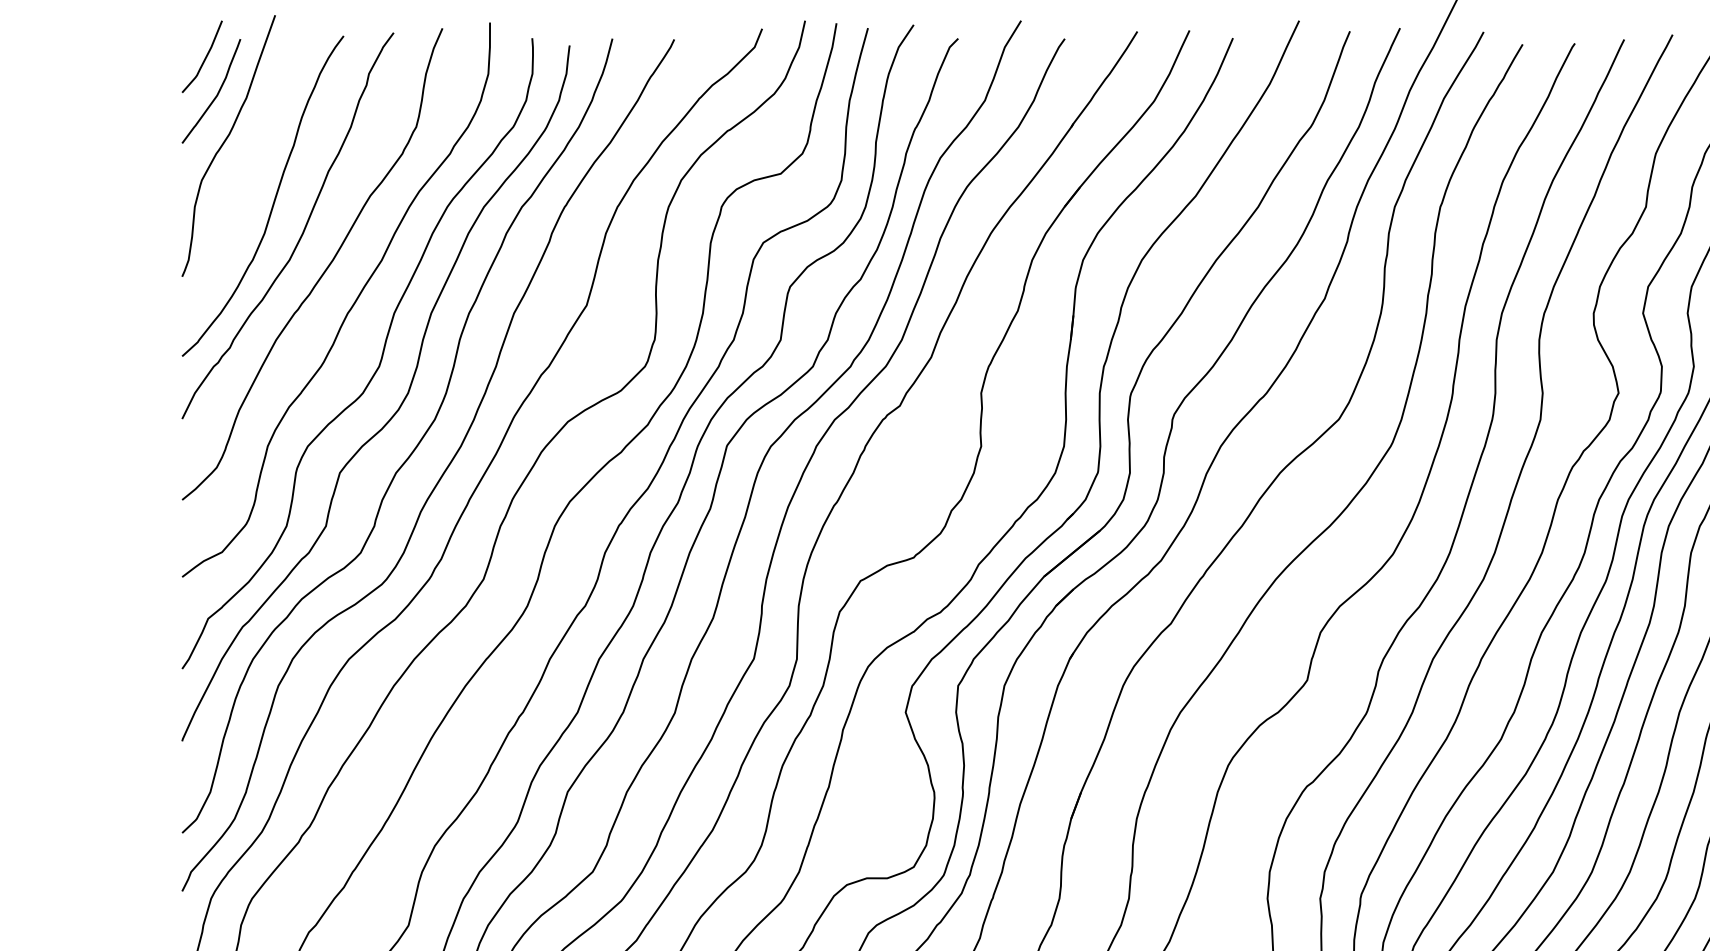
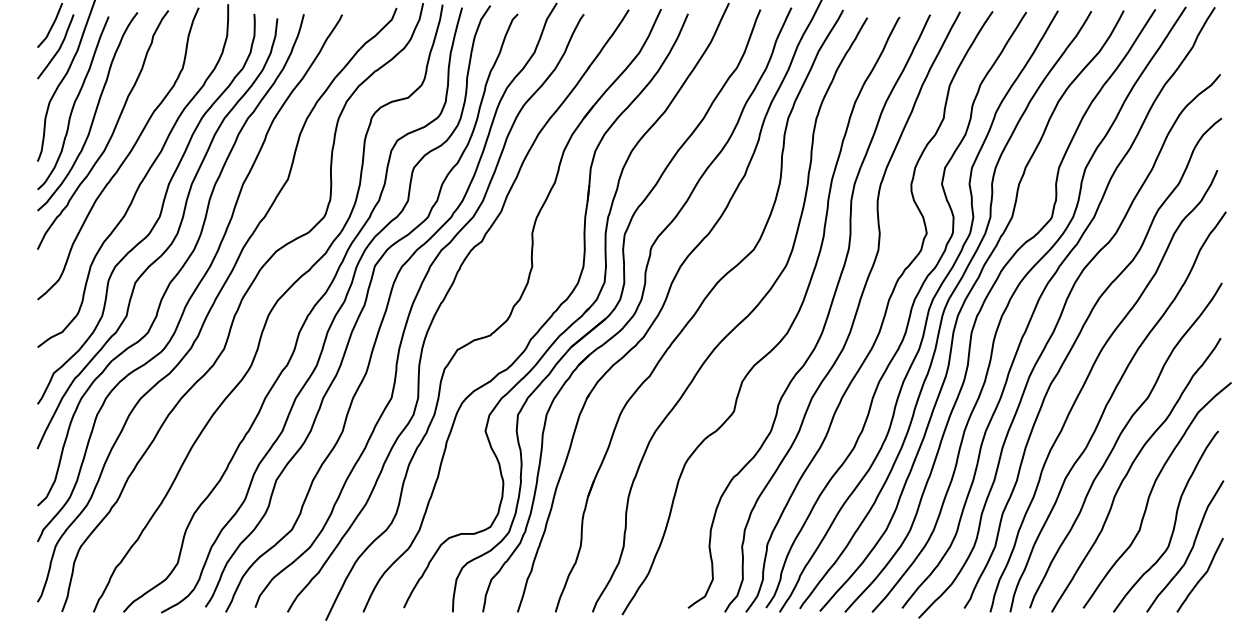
curve: (240, 182) -> (73, 103), added

